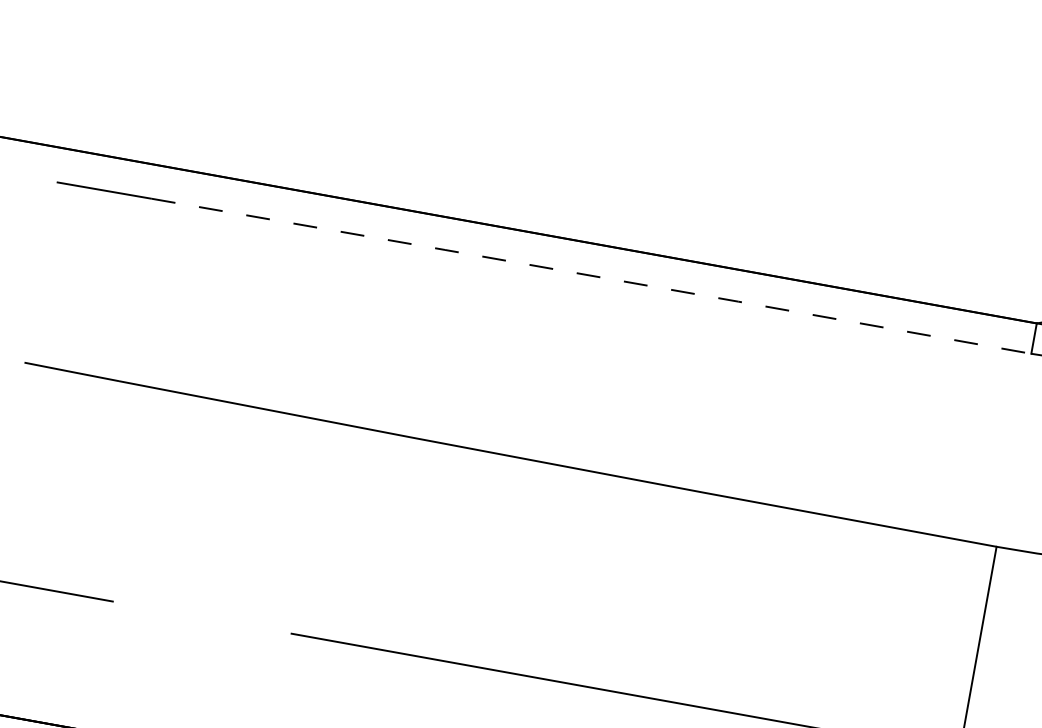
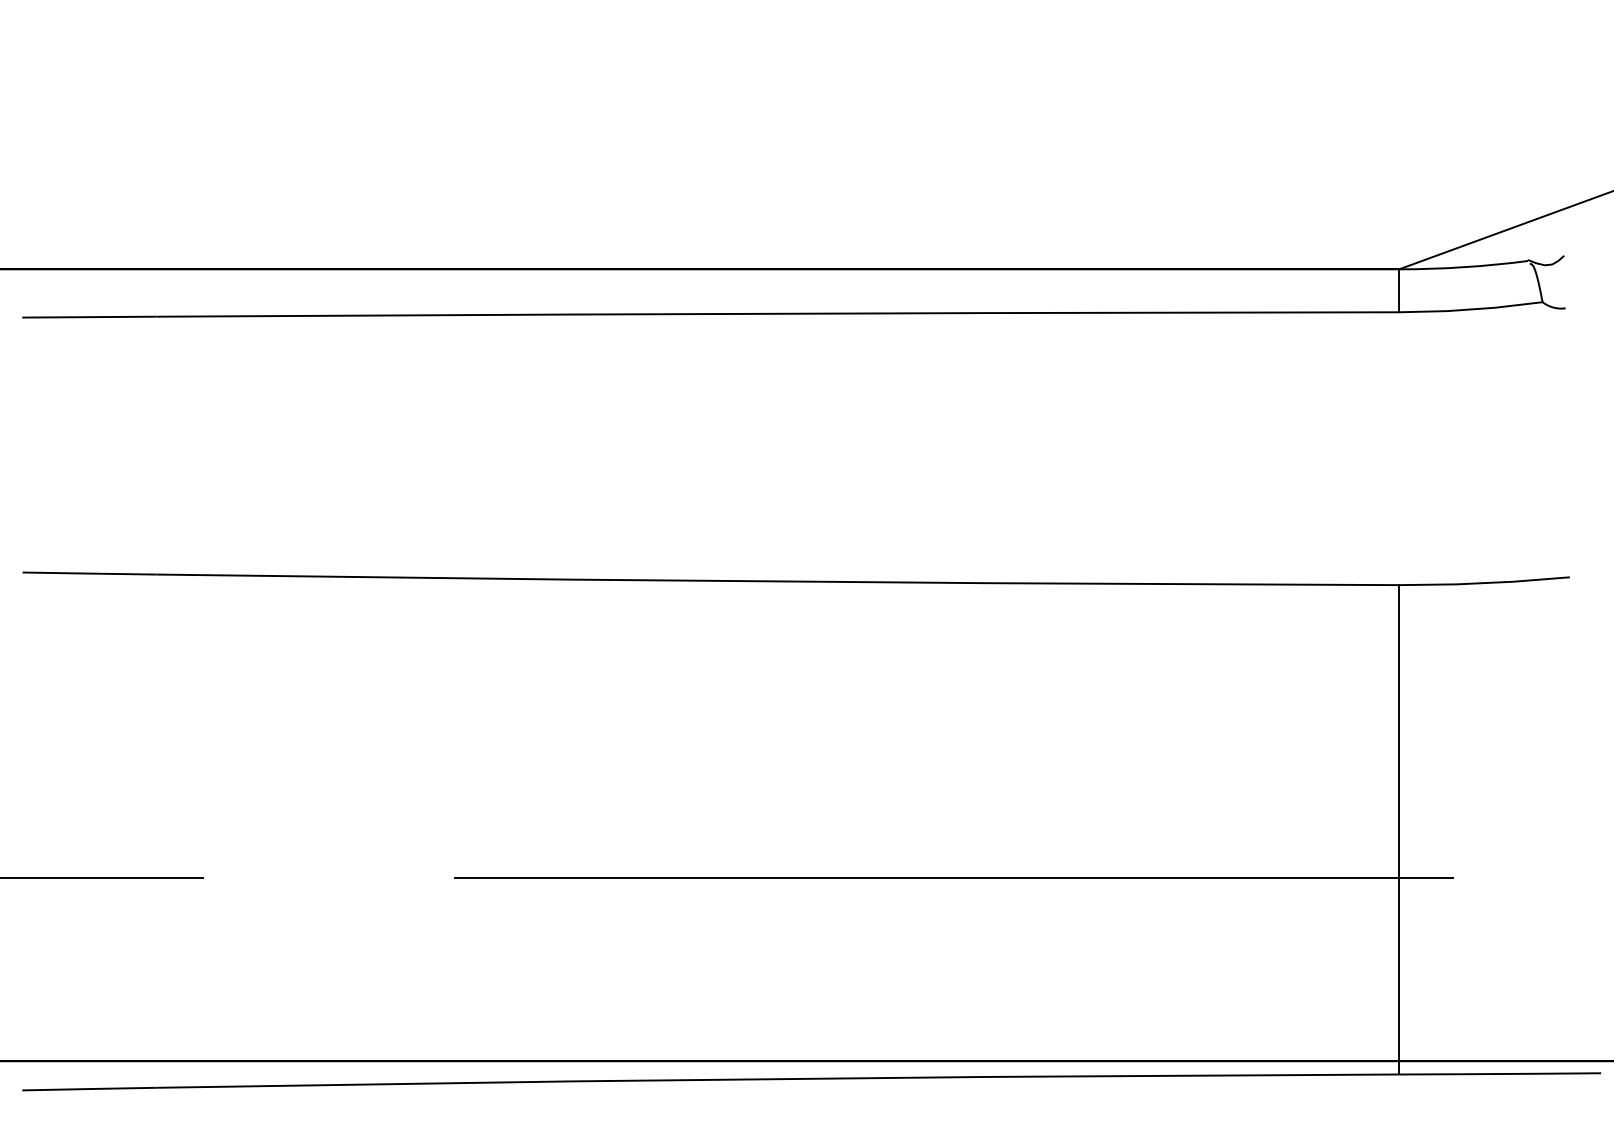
line: (592, 275) -> (778, 313), dashed -> solid

